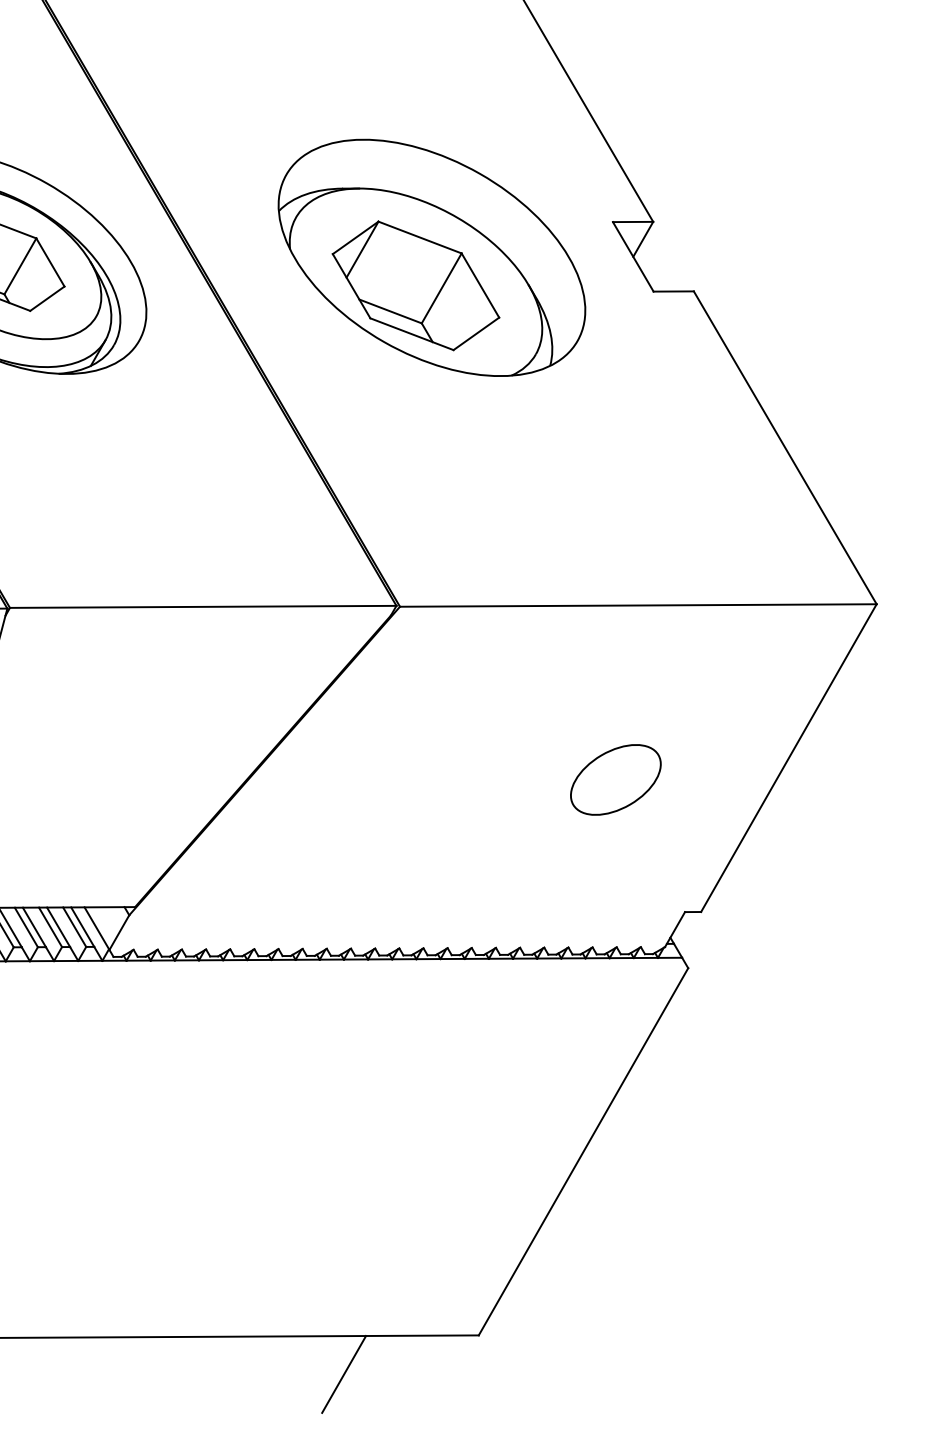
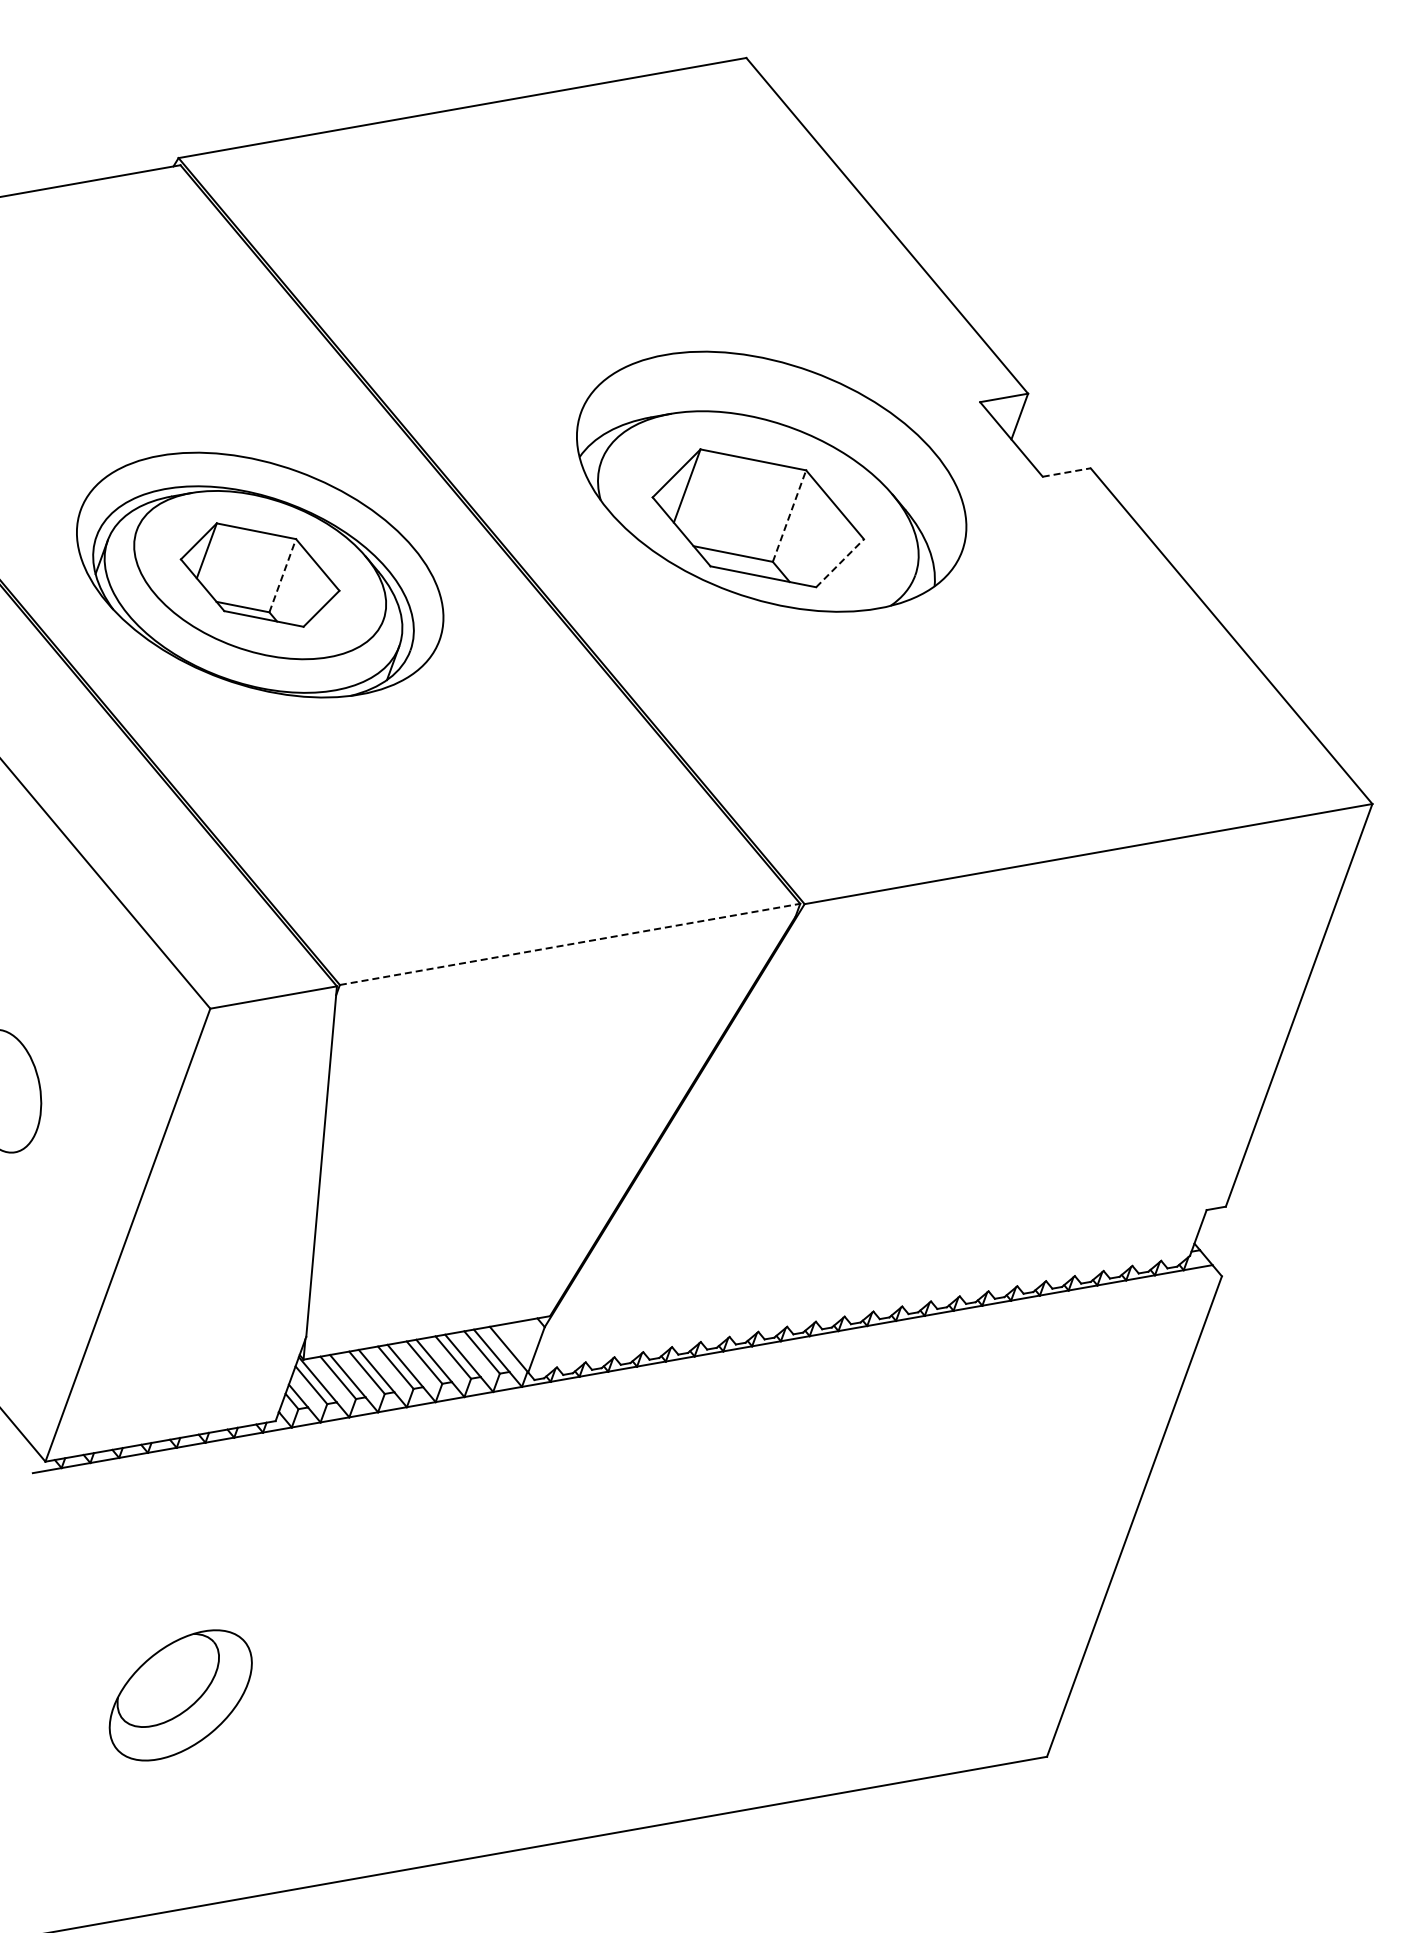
line: (20, 266) -> (282, 575), solid -> dashed
line: (441, 288) -> (789, 516), solid -> dashed
line: (674, 291) -> (1067, 472), solid -> dashed
line: (476, 334) -> (840, 563), solid -> dashed
line: (203, 607) -> (570, 944), solid -> dashed
part: (615, 779) -> (1096, 1066), removed
line: (344, 1374) -> (894, 1830), removed

